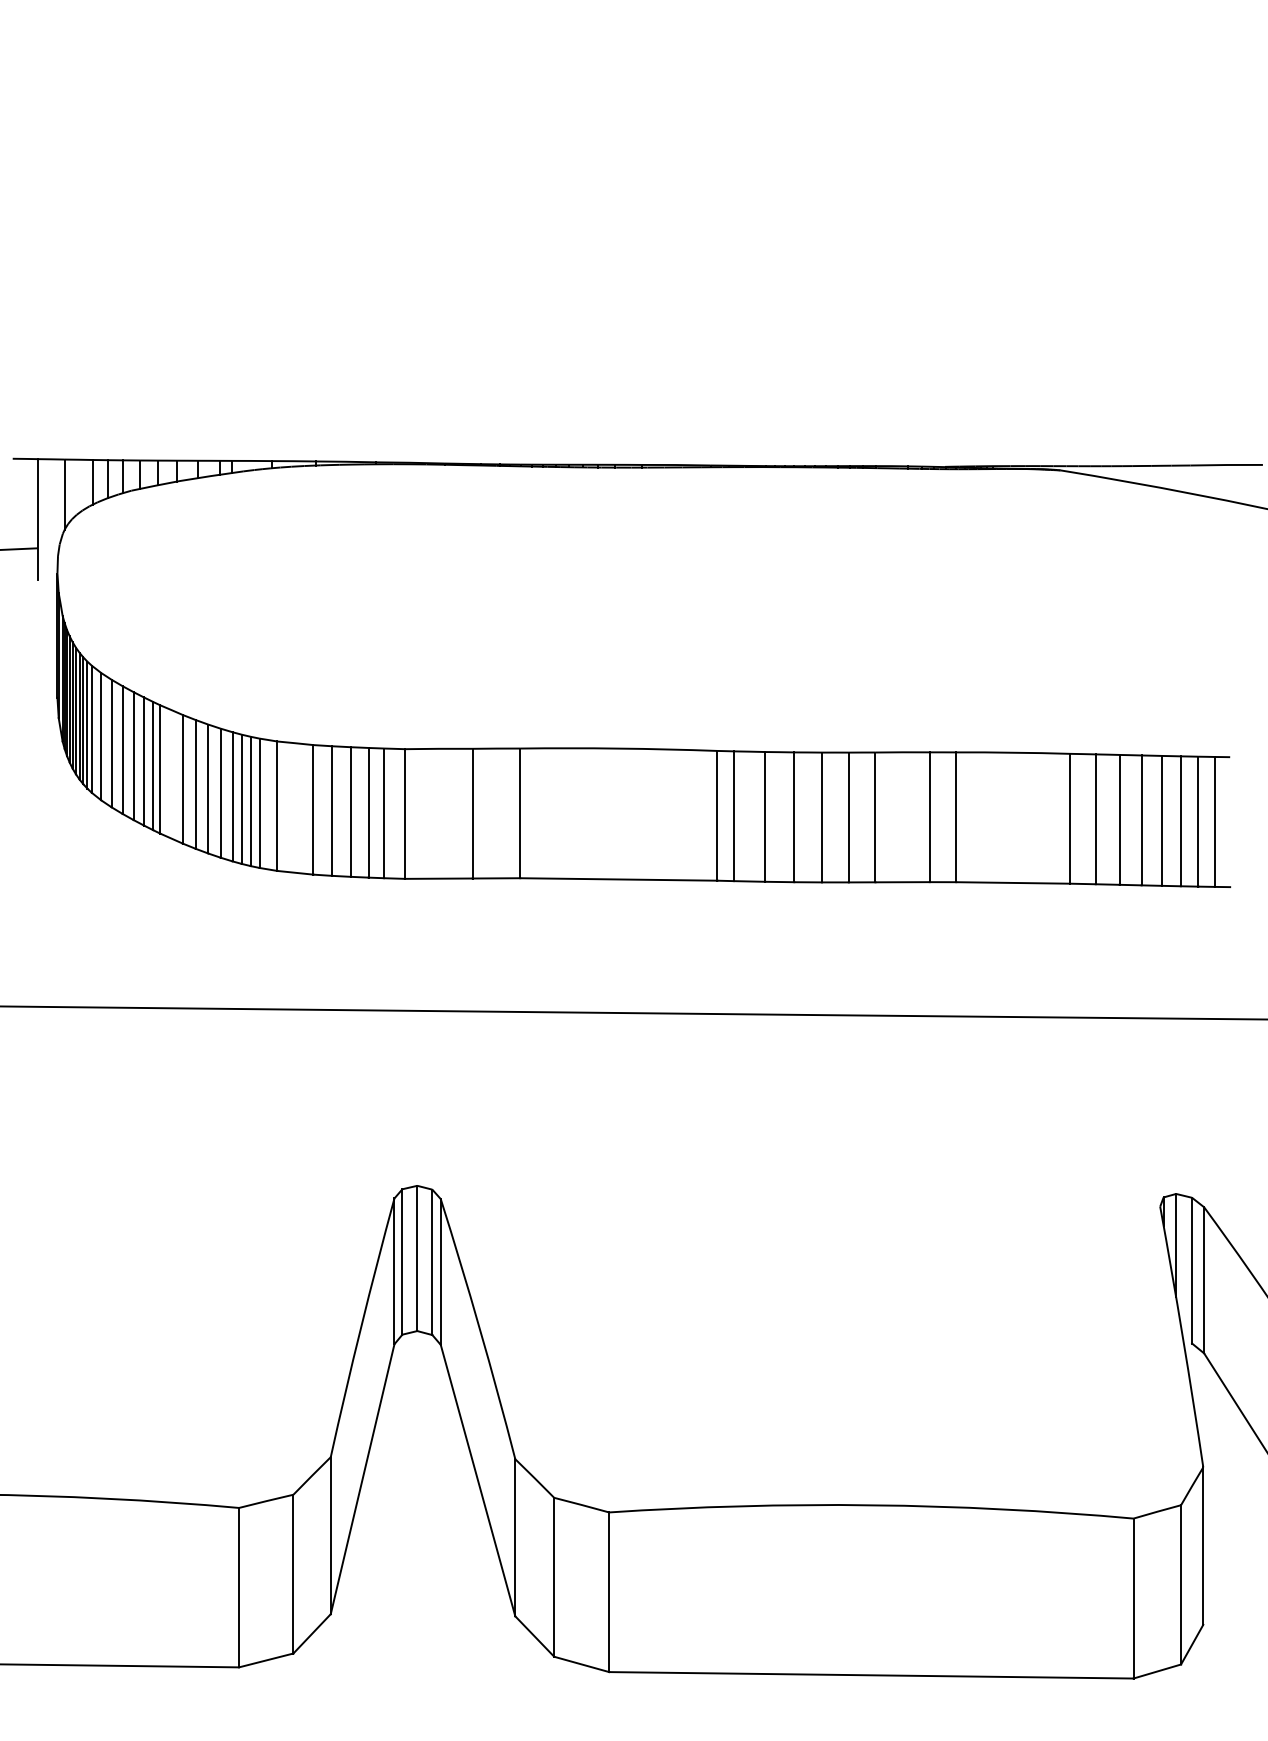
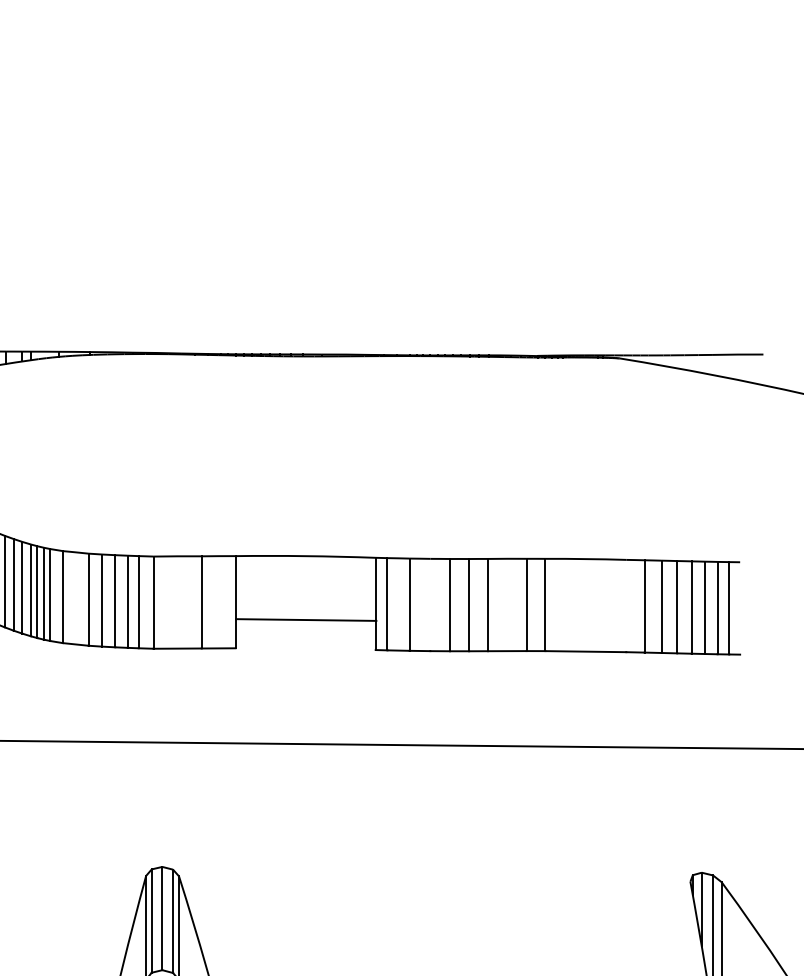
line: (794, 817) -> (430, 605), removed
line: (1069, 818) -> (625, 605), removed
line: (618, 879) -> (306, 620), moved

